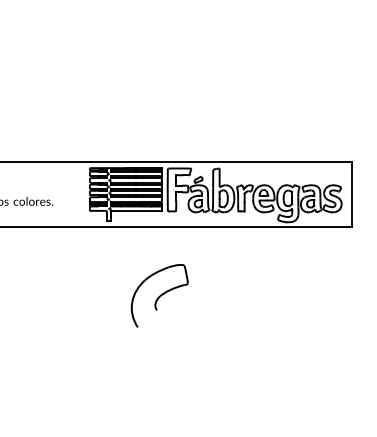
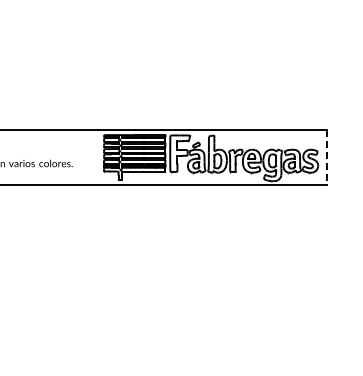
line: (352, 194) -> (327, 157), solid -> dashed
part: (159, 295) -> (163, 243), removed

